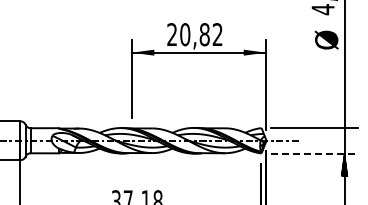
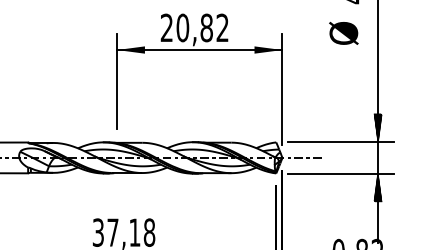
text: (326, 39) -> (343, 32), moved
hatch: (344, 116) -> (377, 128), added
line: (314, 153) -> (341, 173), dashed -> solid

